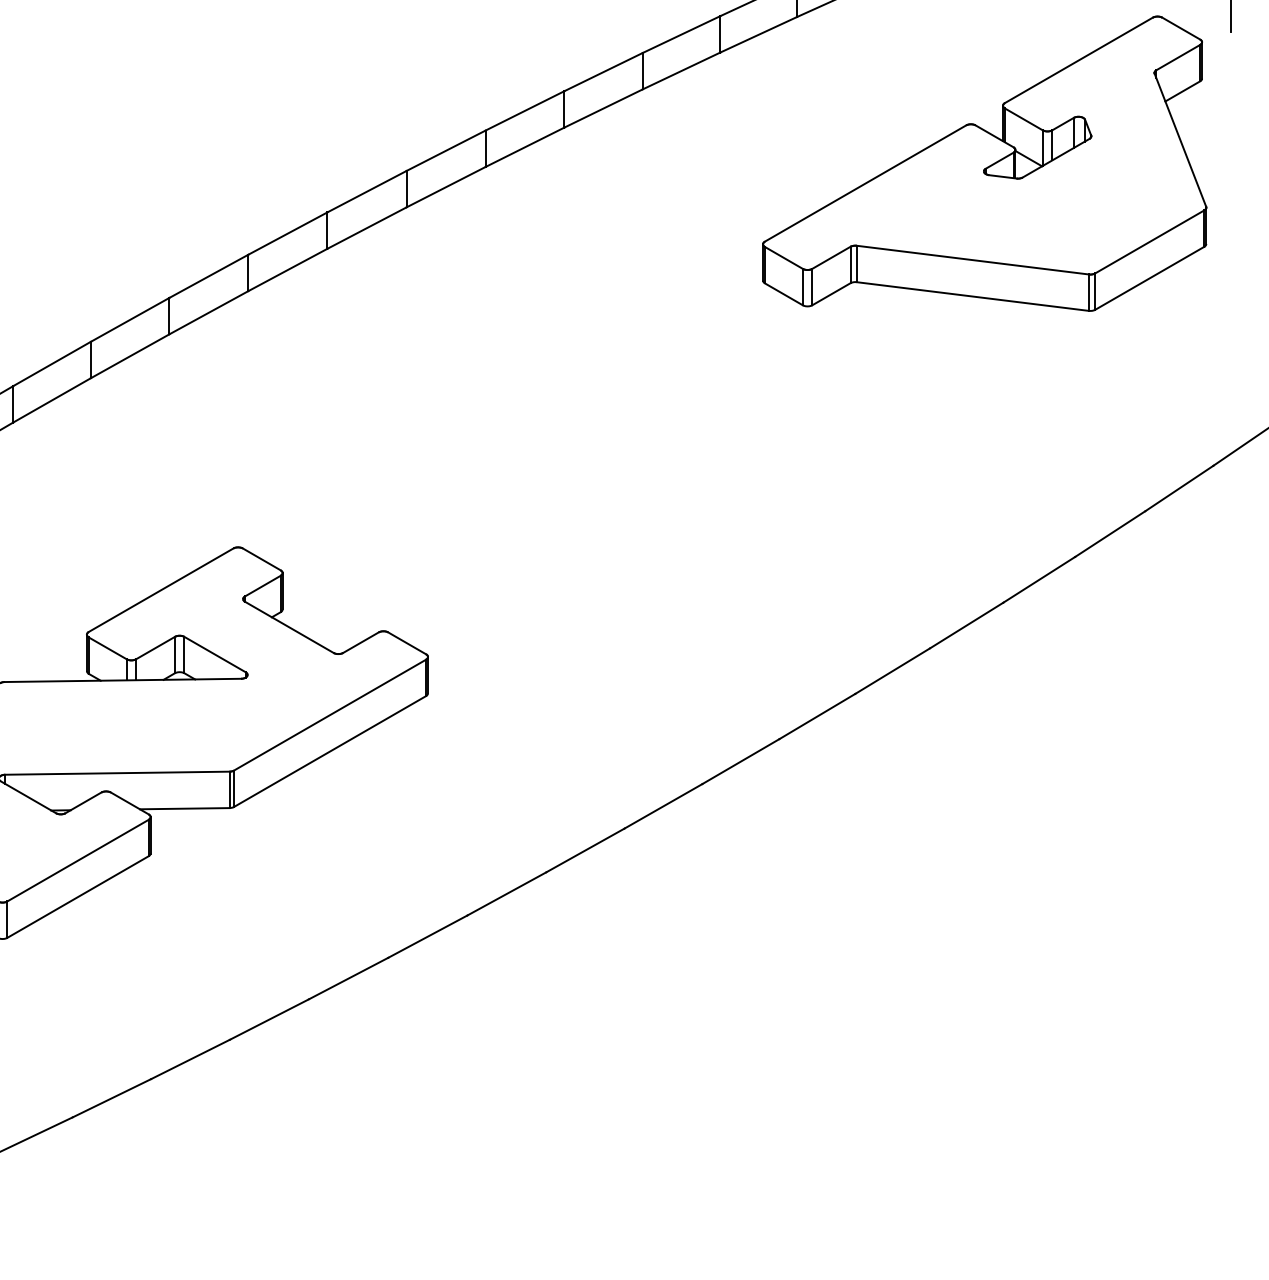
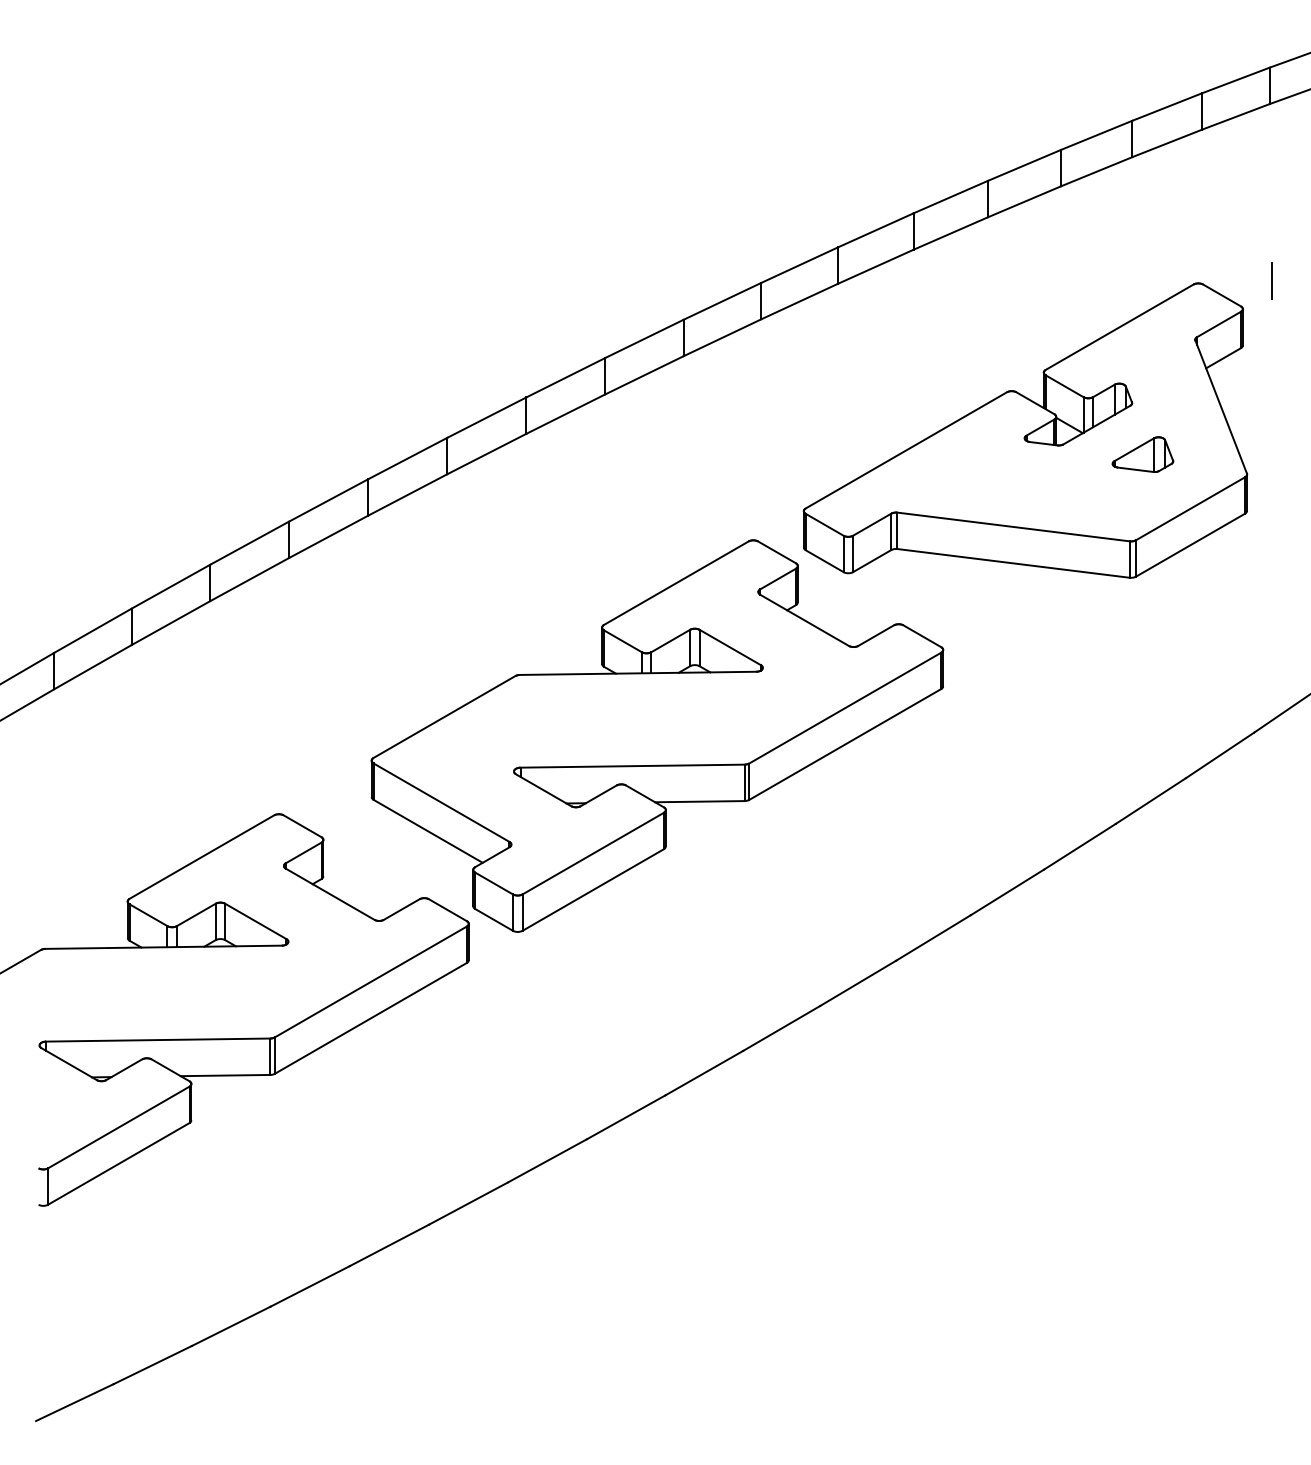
part: (1101, 187) -> (1142, 454), added
part: (616, 468) -> (657, 735), added

